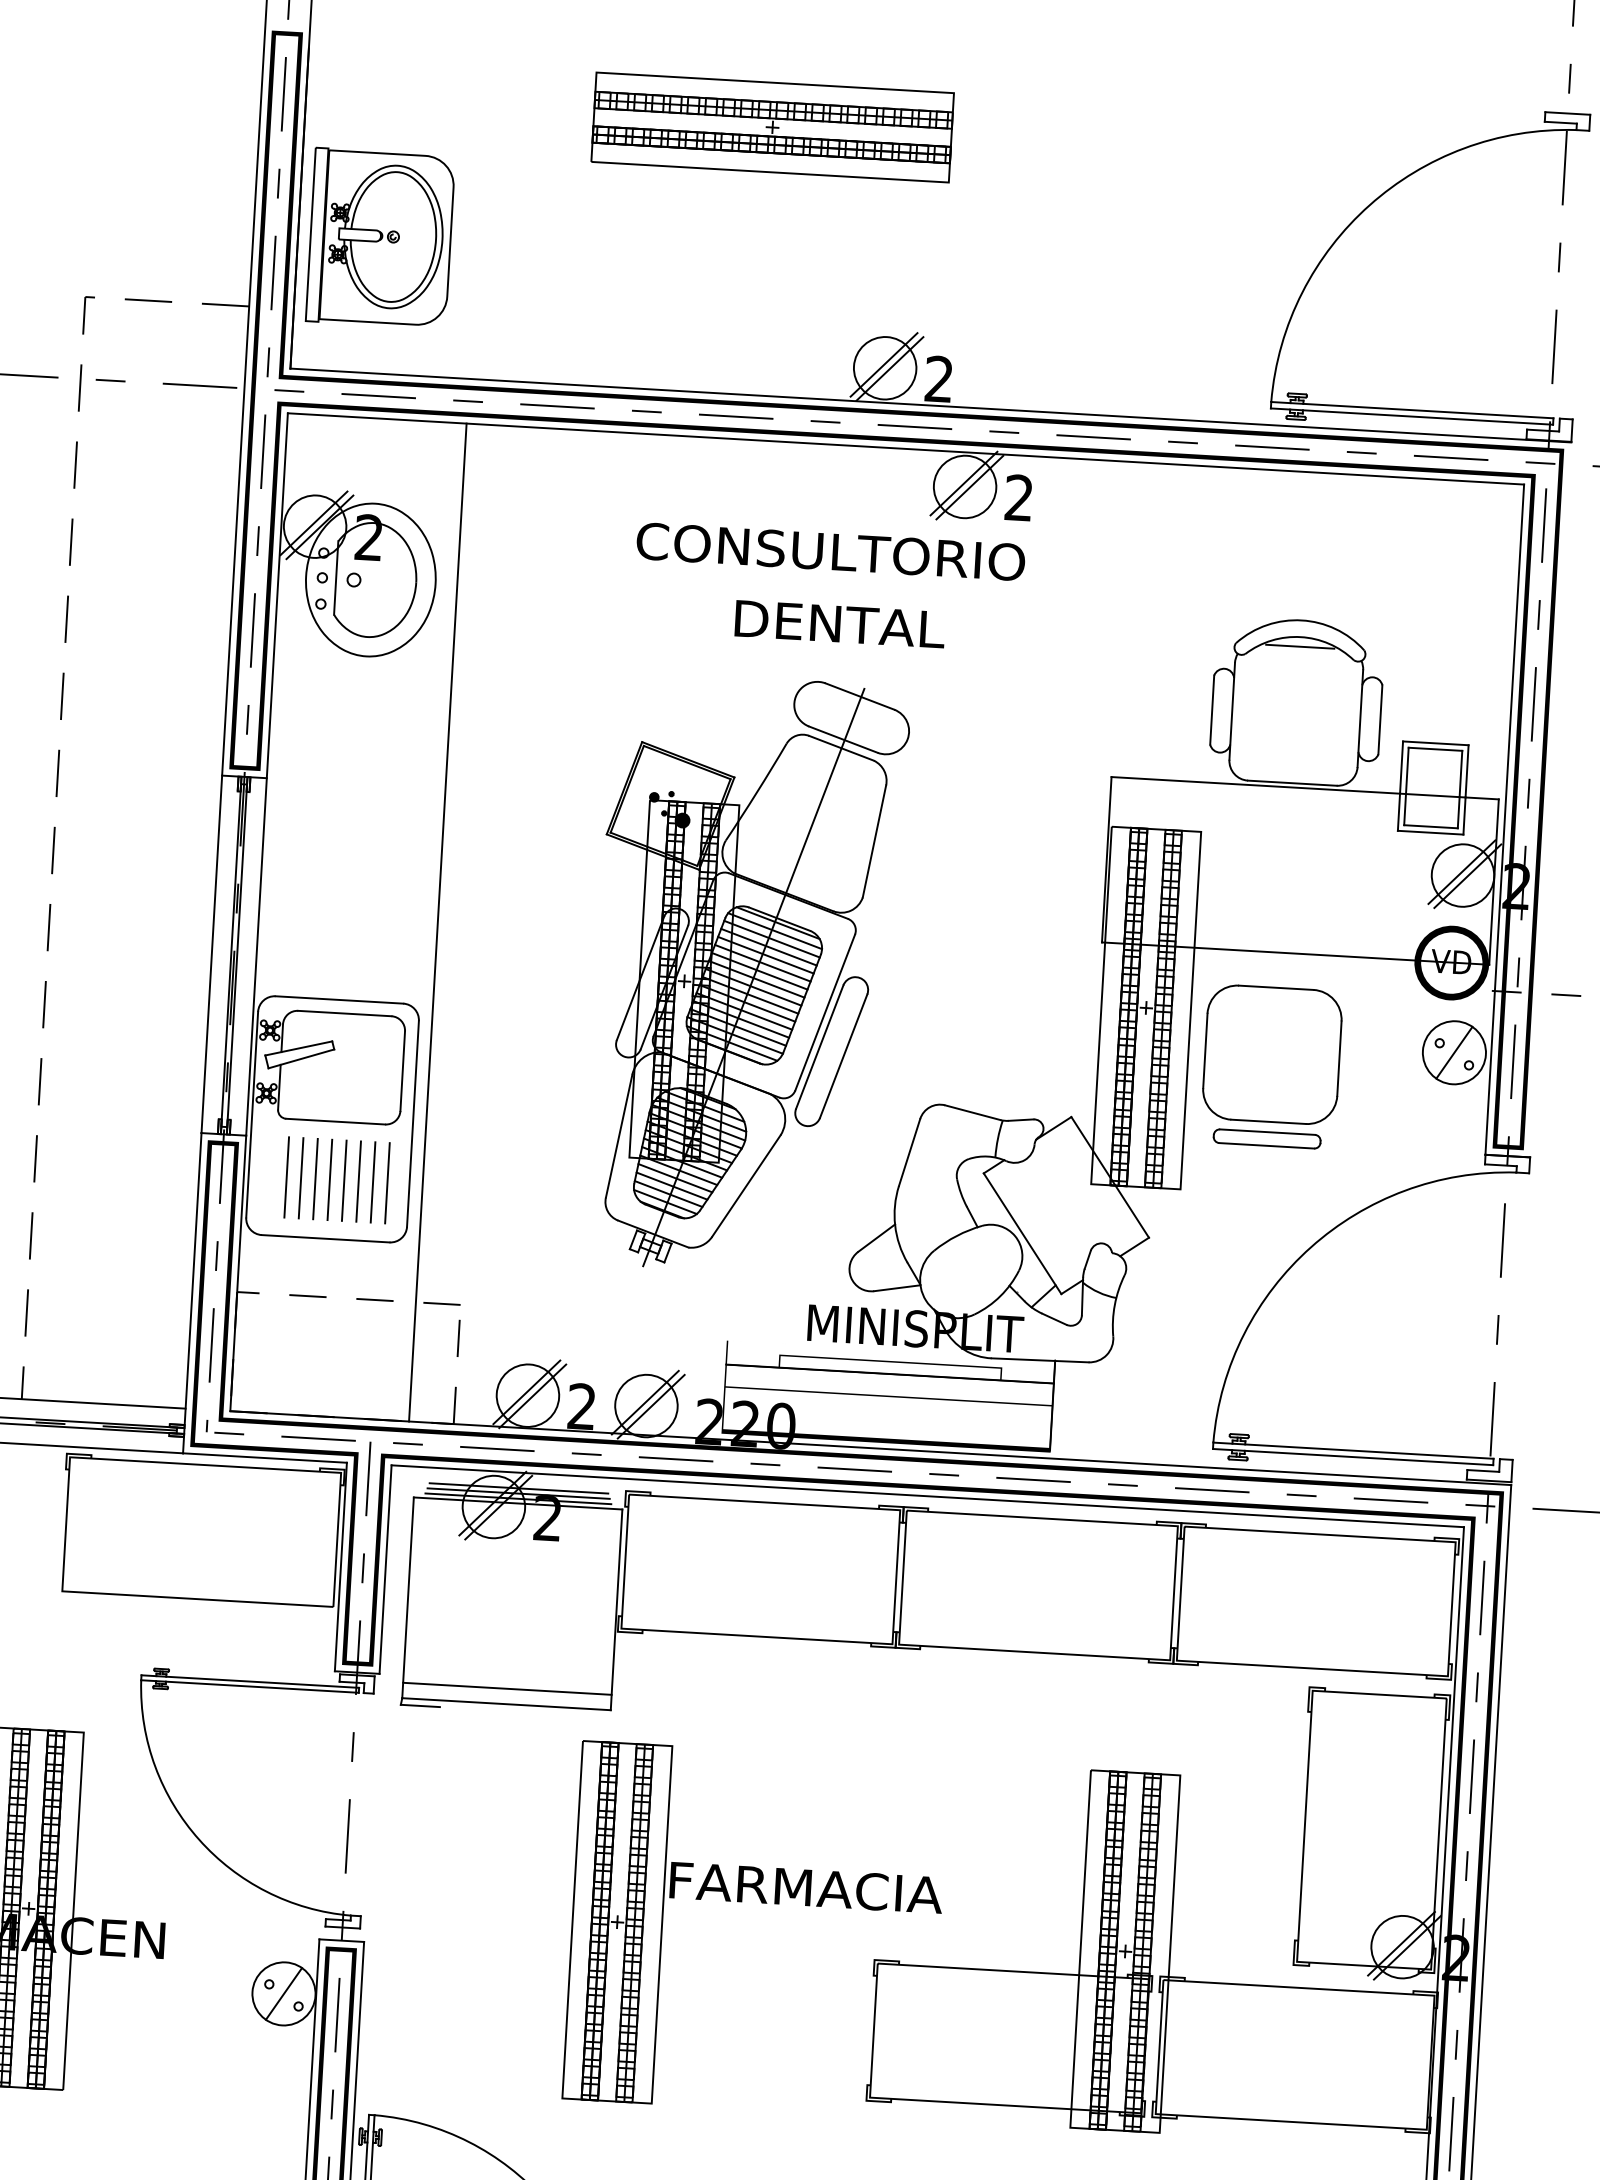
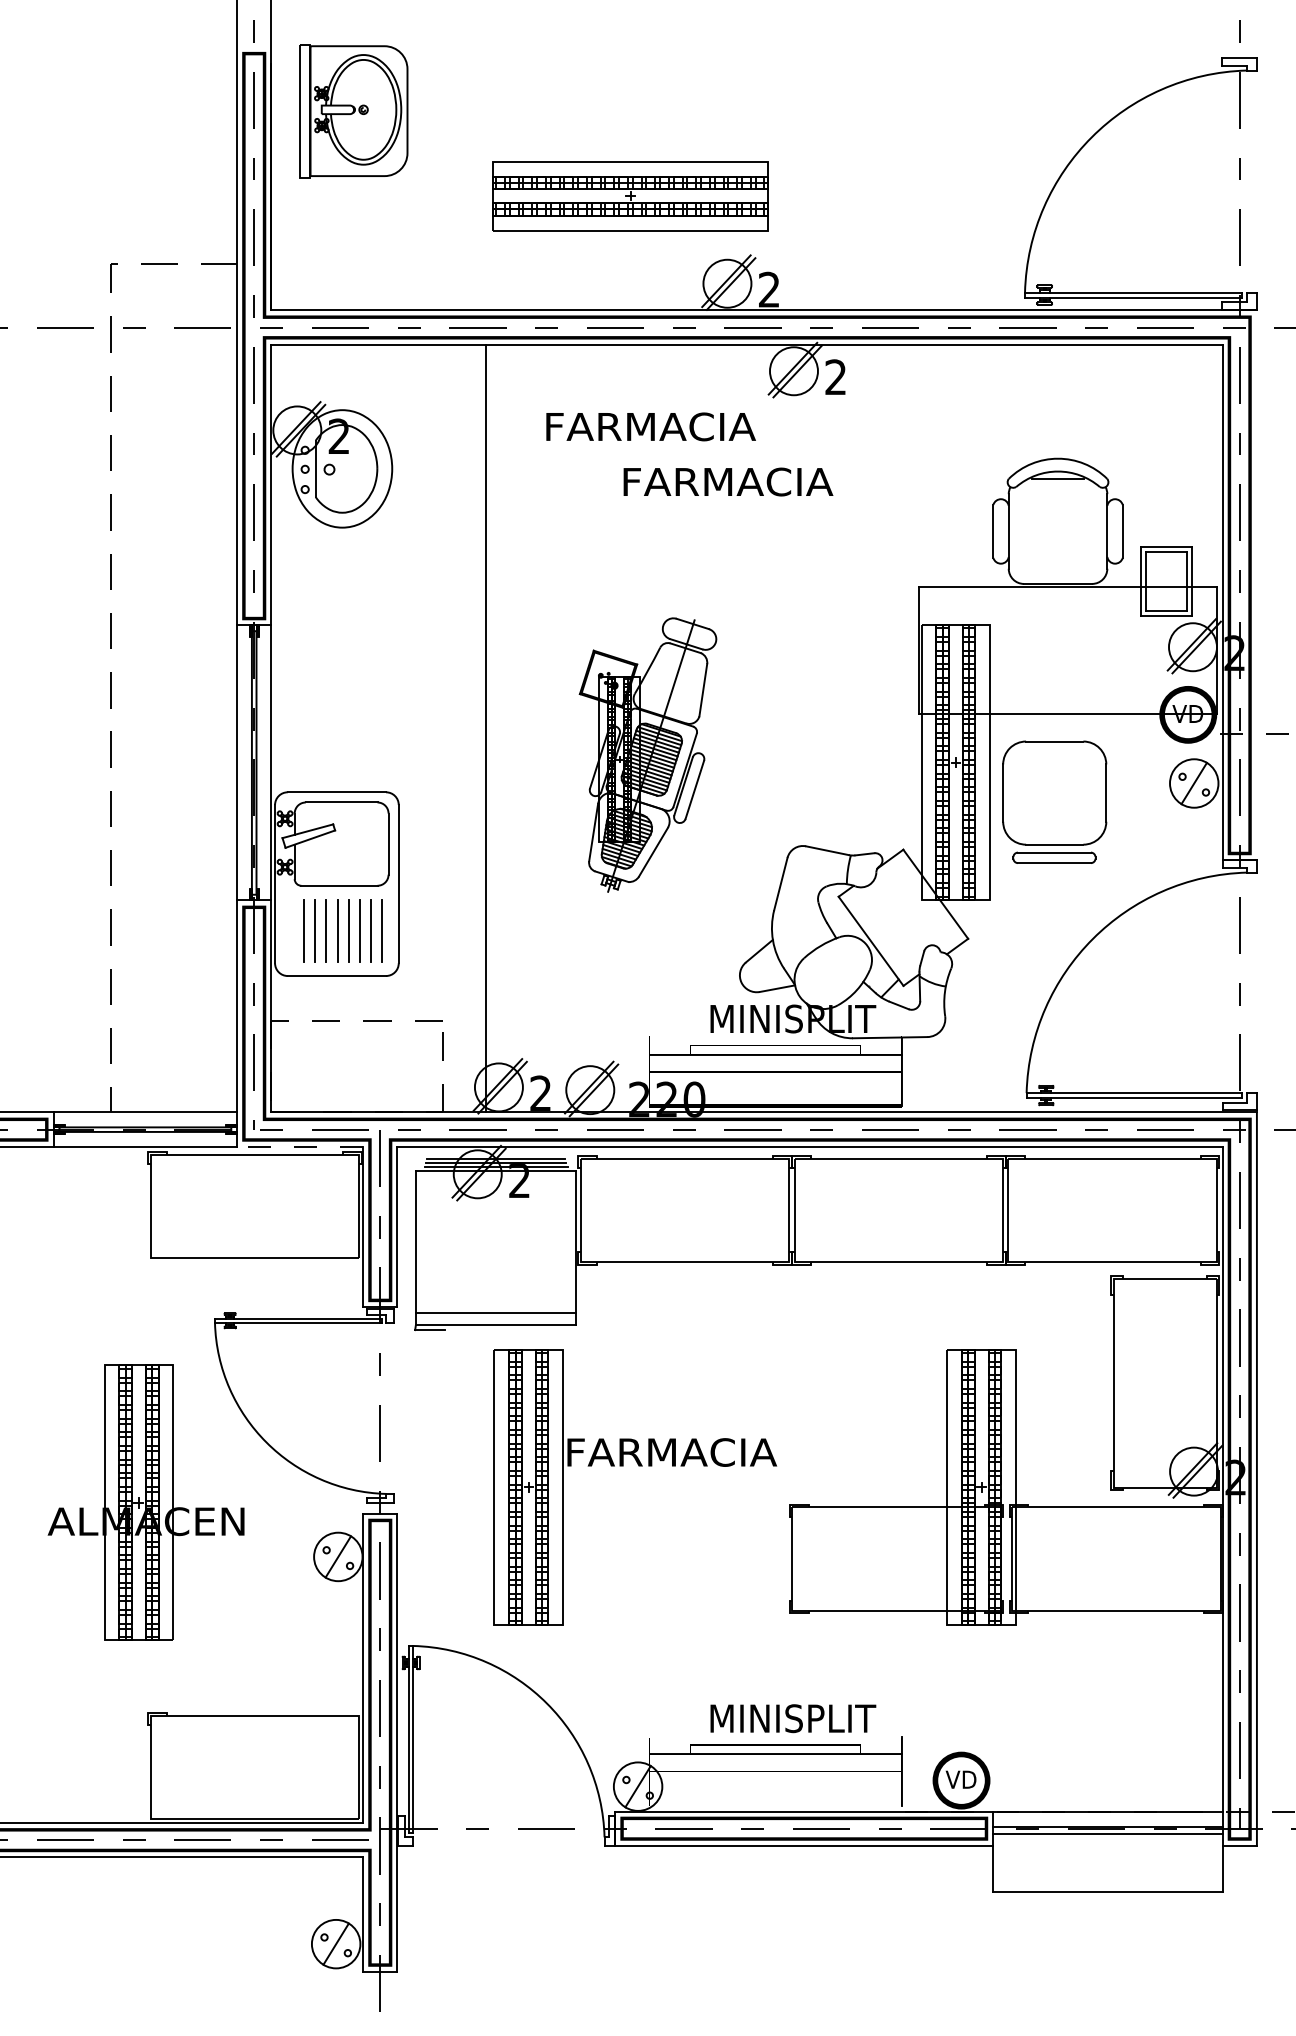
part: (772, 128) -> (630, 196), moved
part: (380, 238) -> (353, 111), moved
text: (830, 551) -> (693, 426), CONSULTORIO -> FARMACIA
text: (874, 625) -> (730, 481), DENTAL -> FARMACIA
line: (437, 922) -> (485, 728), moved
part: (745, 974) -> (647, 754), size x0.6
line: (264, 1457) -> (299, 1146), solid -> dashed
part: (761, 1903) -> (638, 1466), moved

